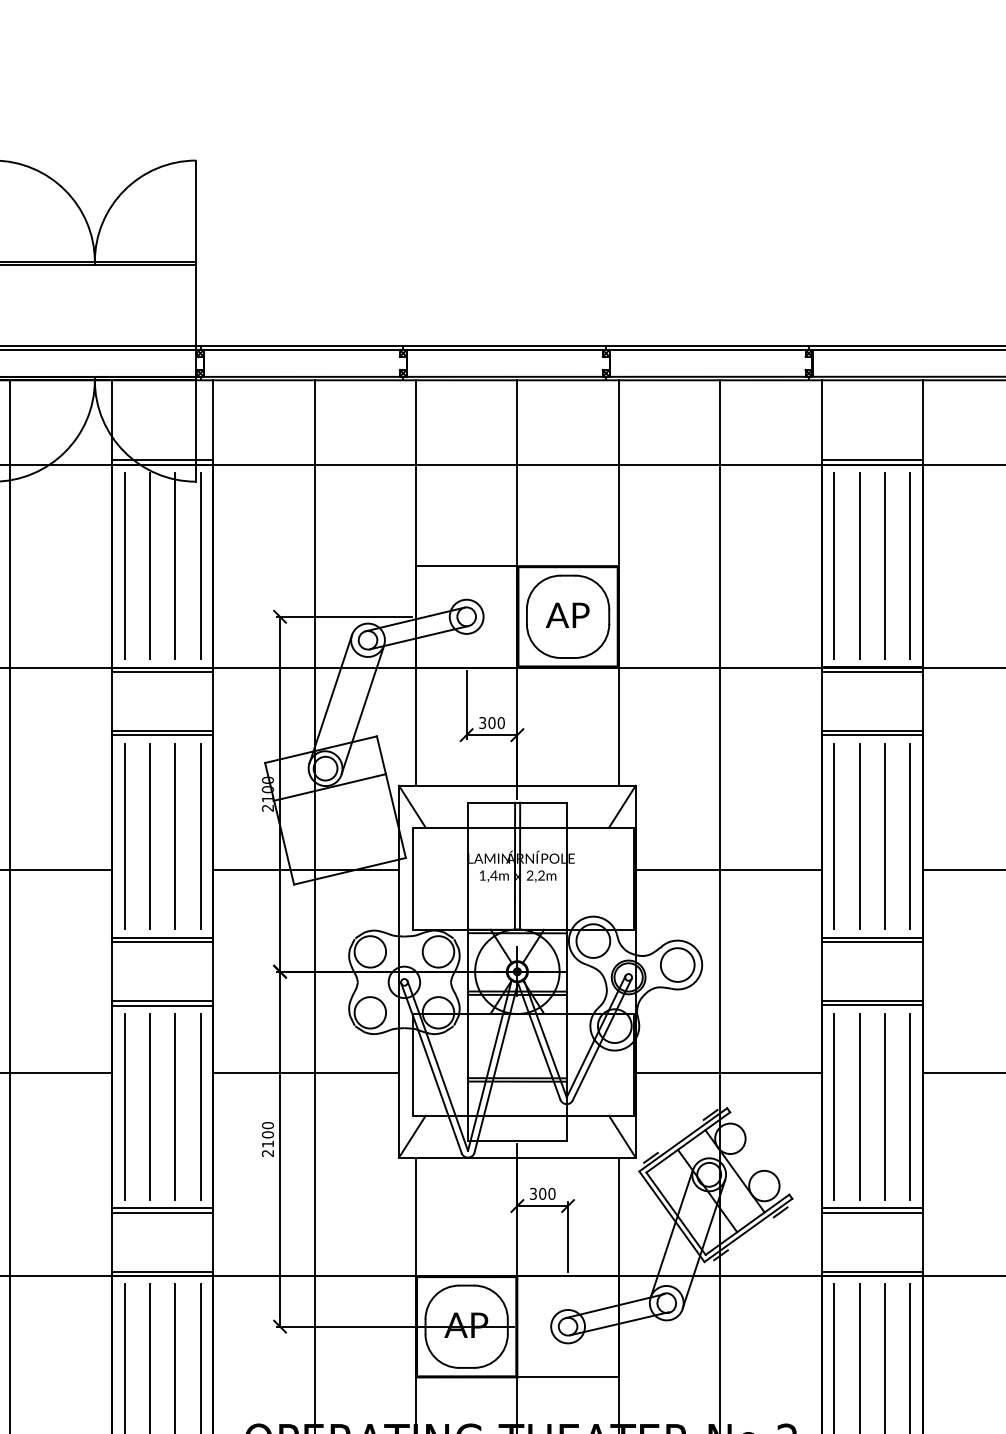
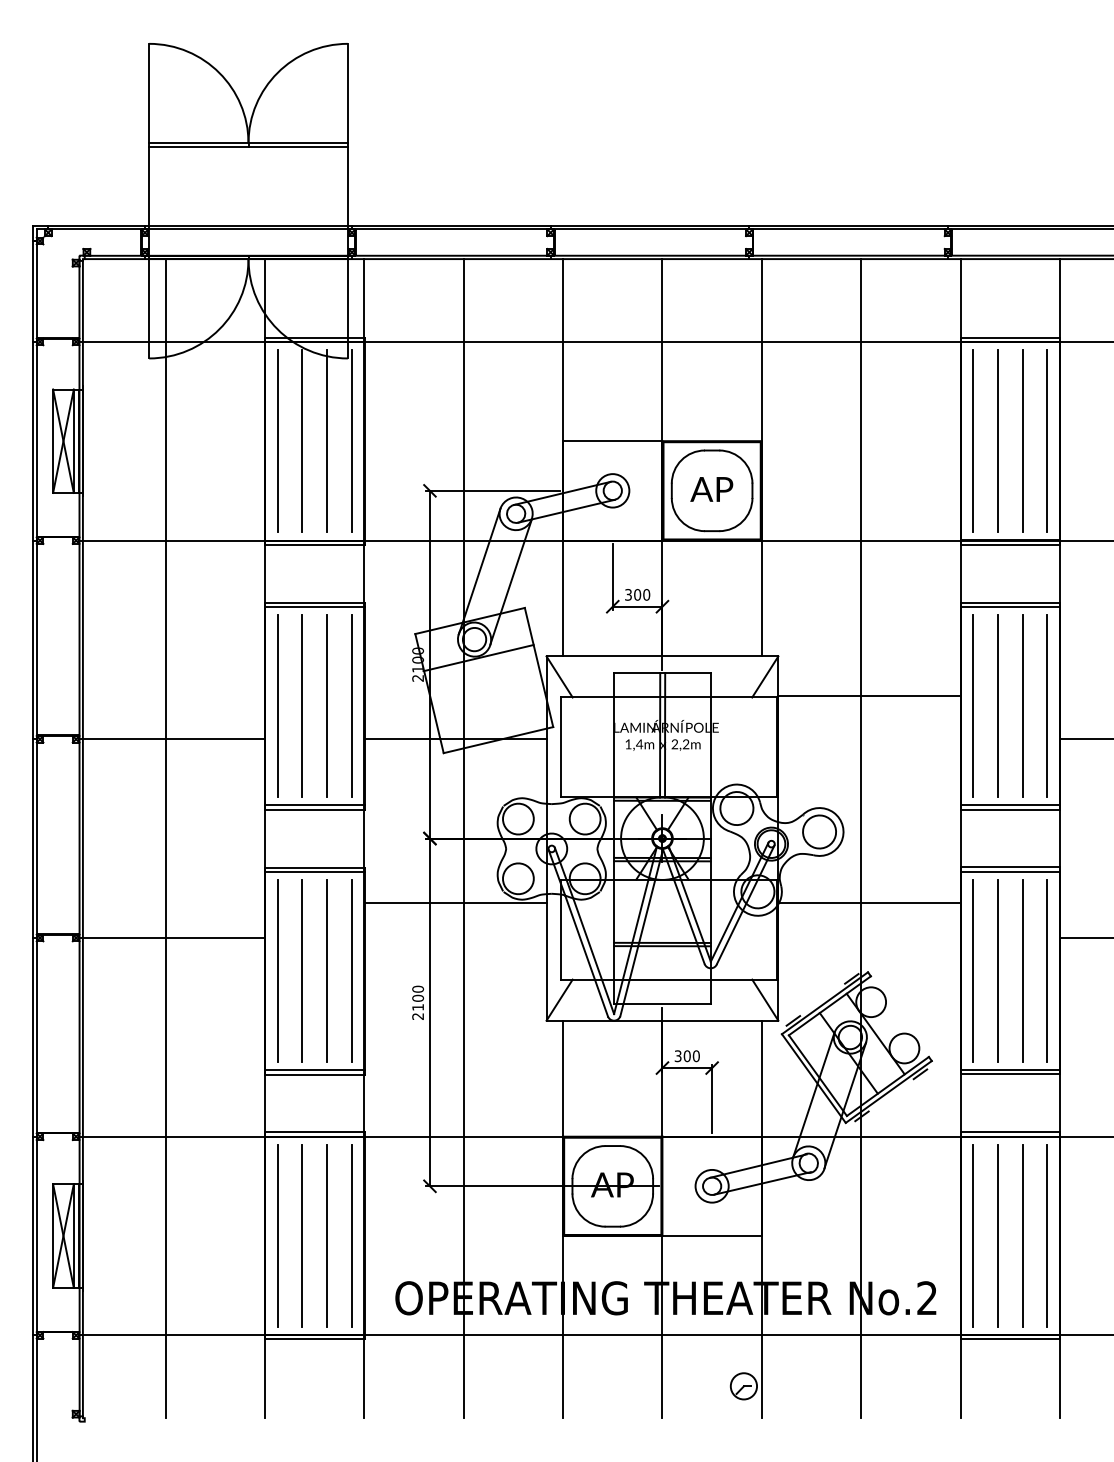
line: (728, 870) -> (869, 696), moved
line: (306, 1072) -> (455, 902), moved
line: (728, 1072) -> (869, 902), moved

